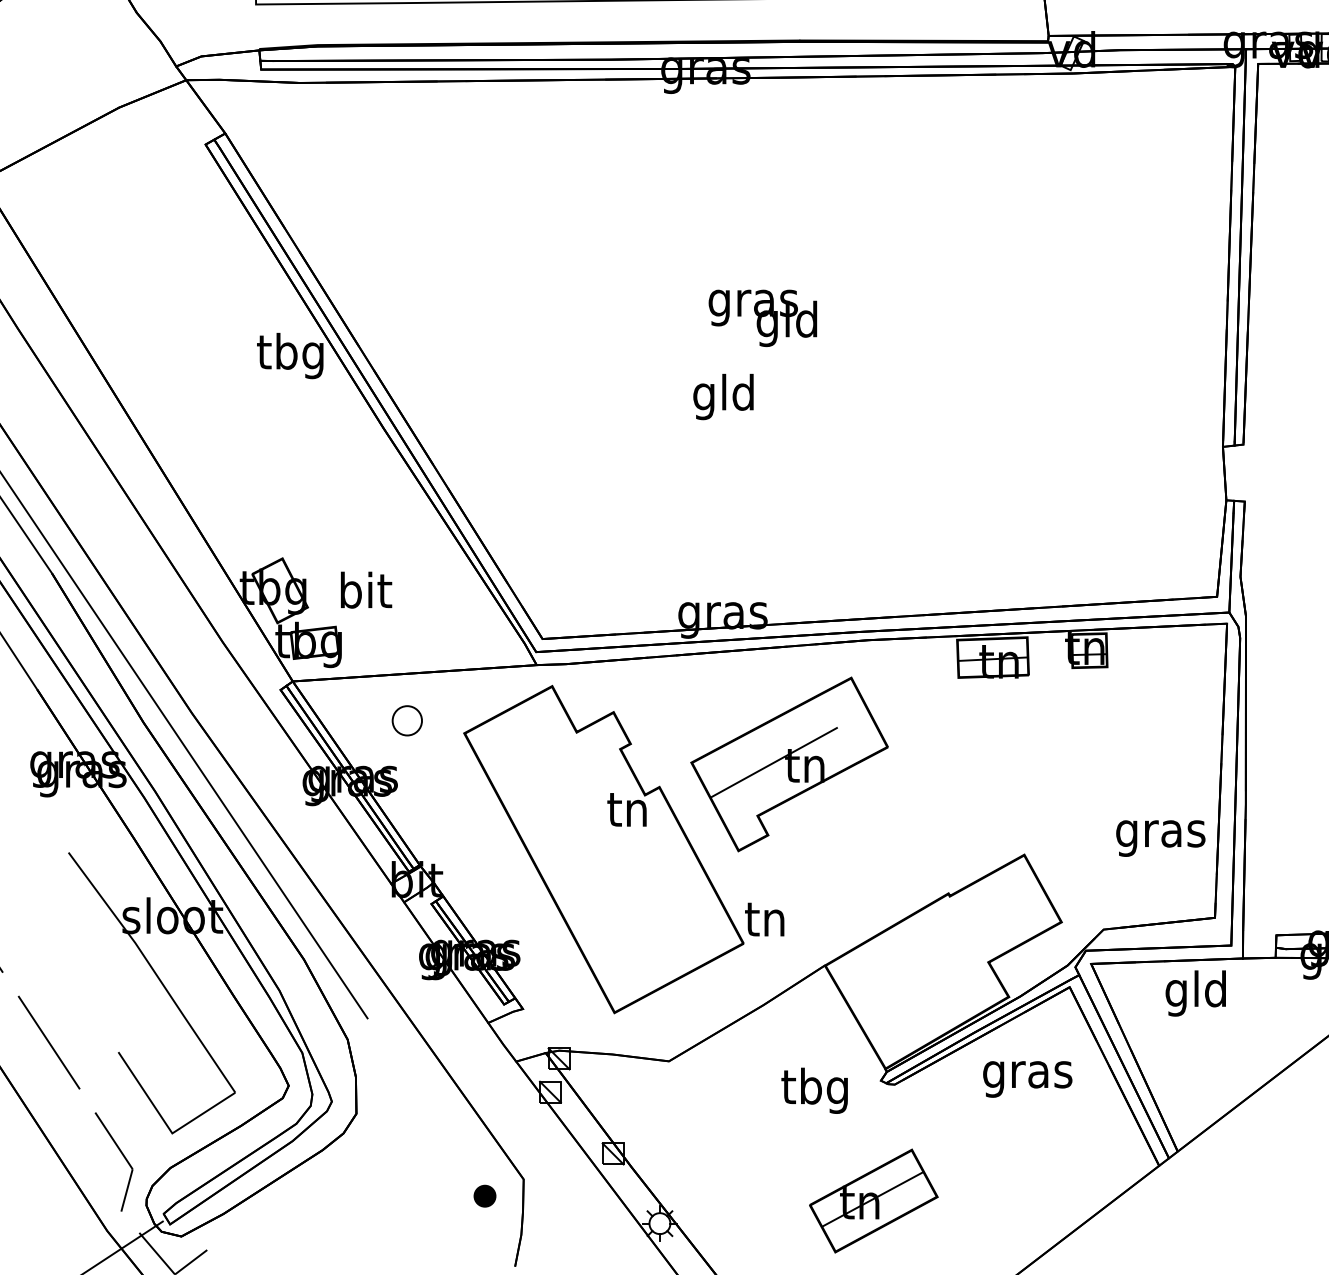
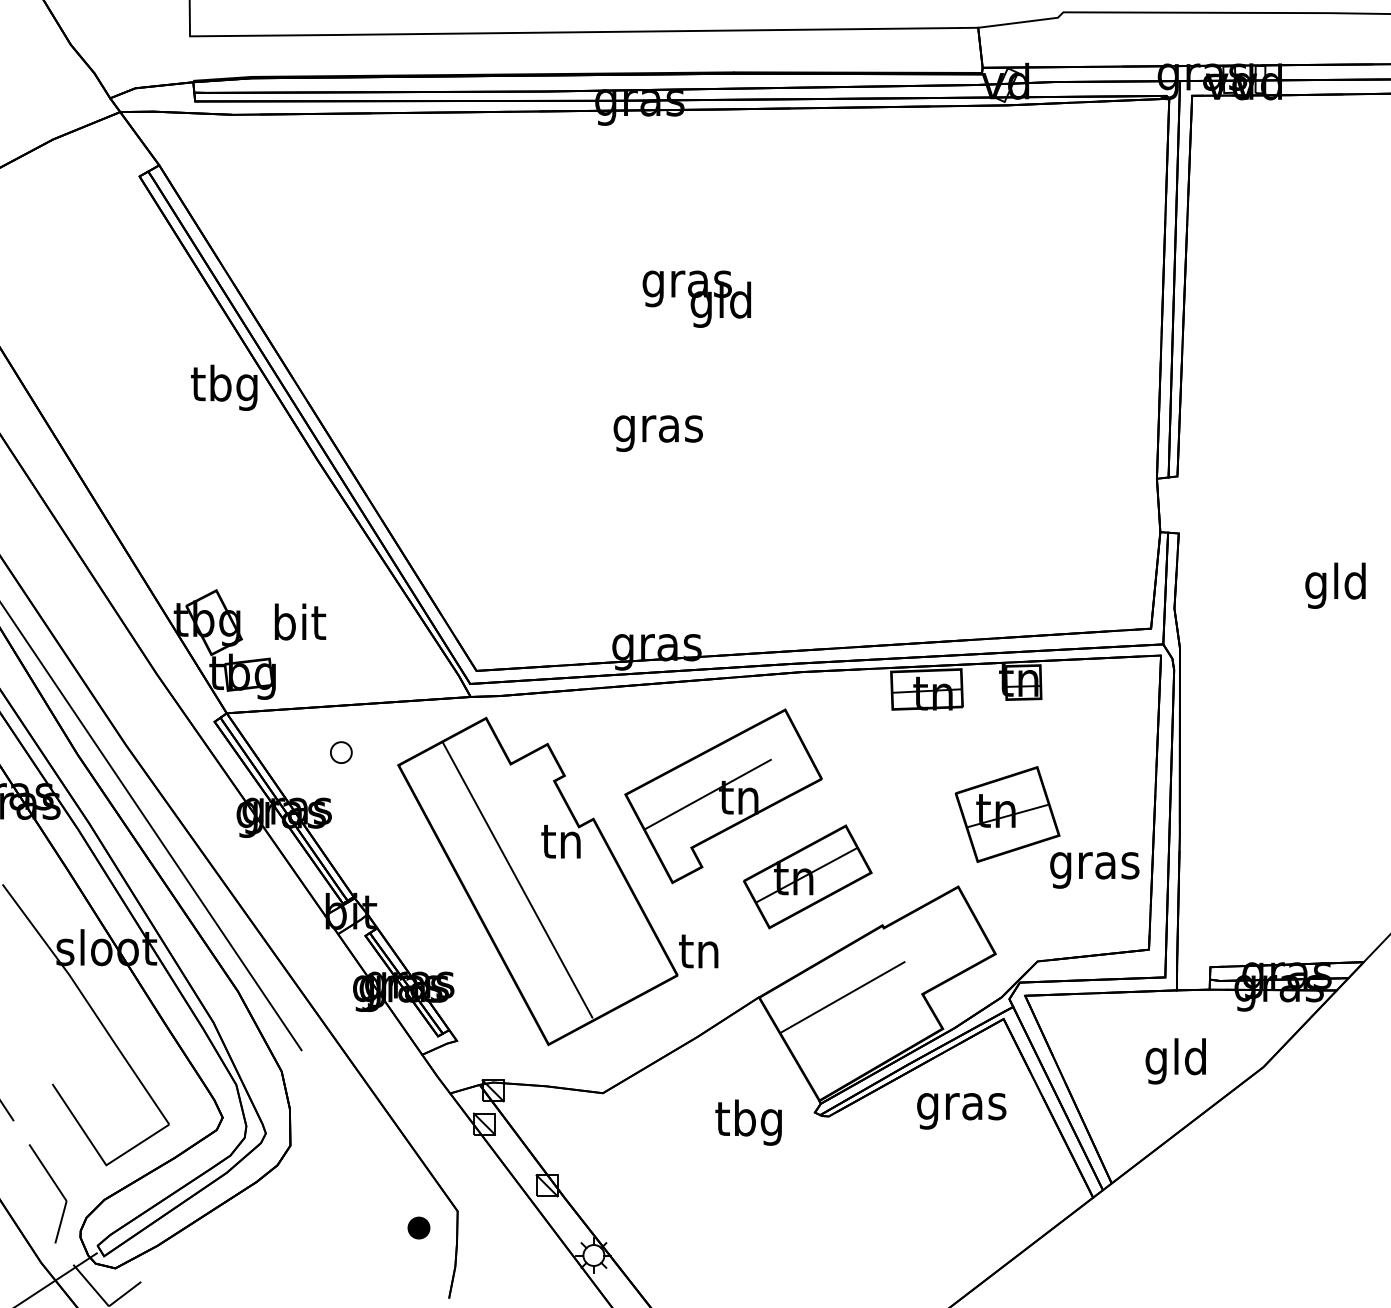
text: (762, 317) -> (696, 298), moved
text: (723, 396) -> (657, 428), gld -> gras
part: (407, 720) -> (341, 752), size x0.71
part: (1073, 782) -> (1007, 814), added
line: (583, 848) -> (517, 880), added
line: (908, 965) -> (842, 997), added
text: (1195, 993) -> (1175, 1061), moved
part: (873, 1200) -> (807, 876), moved

